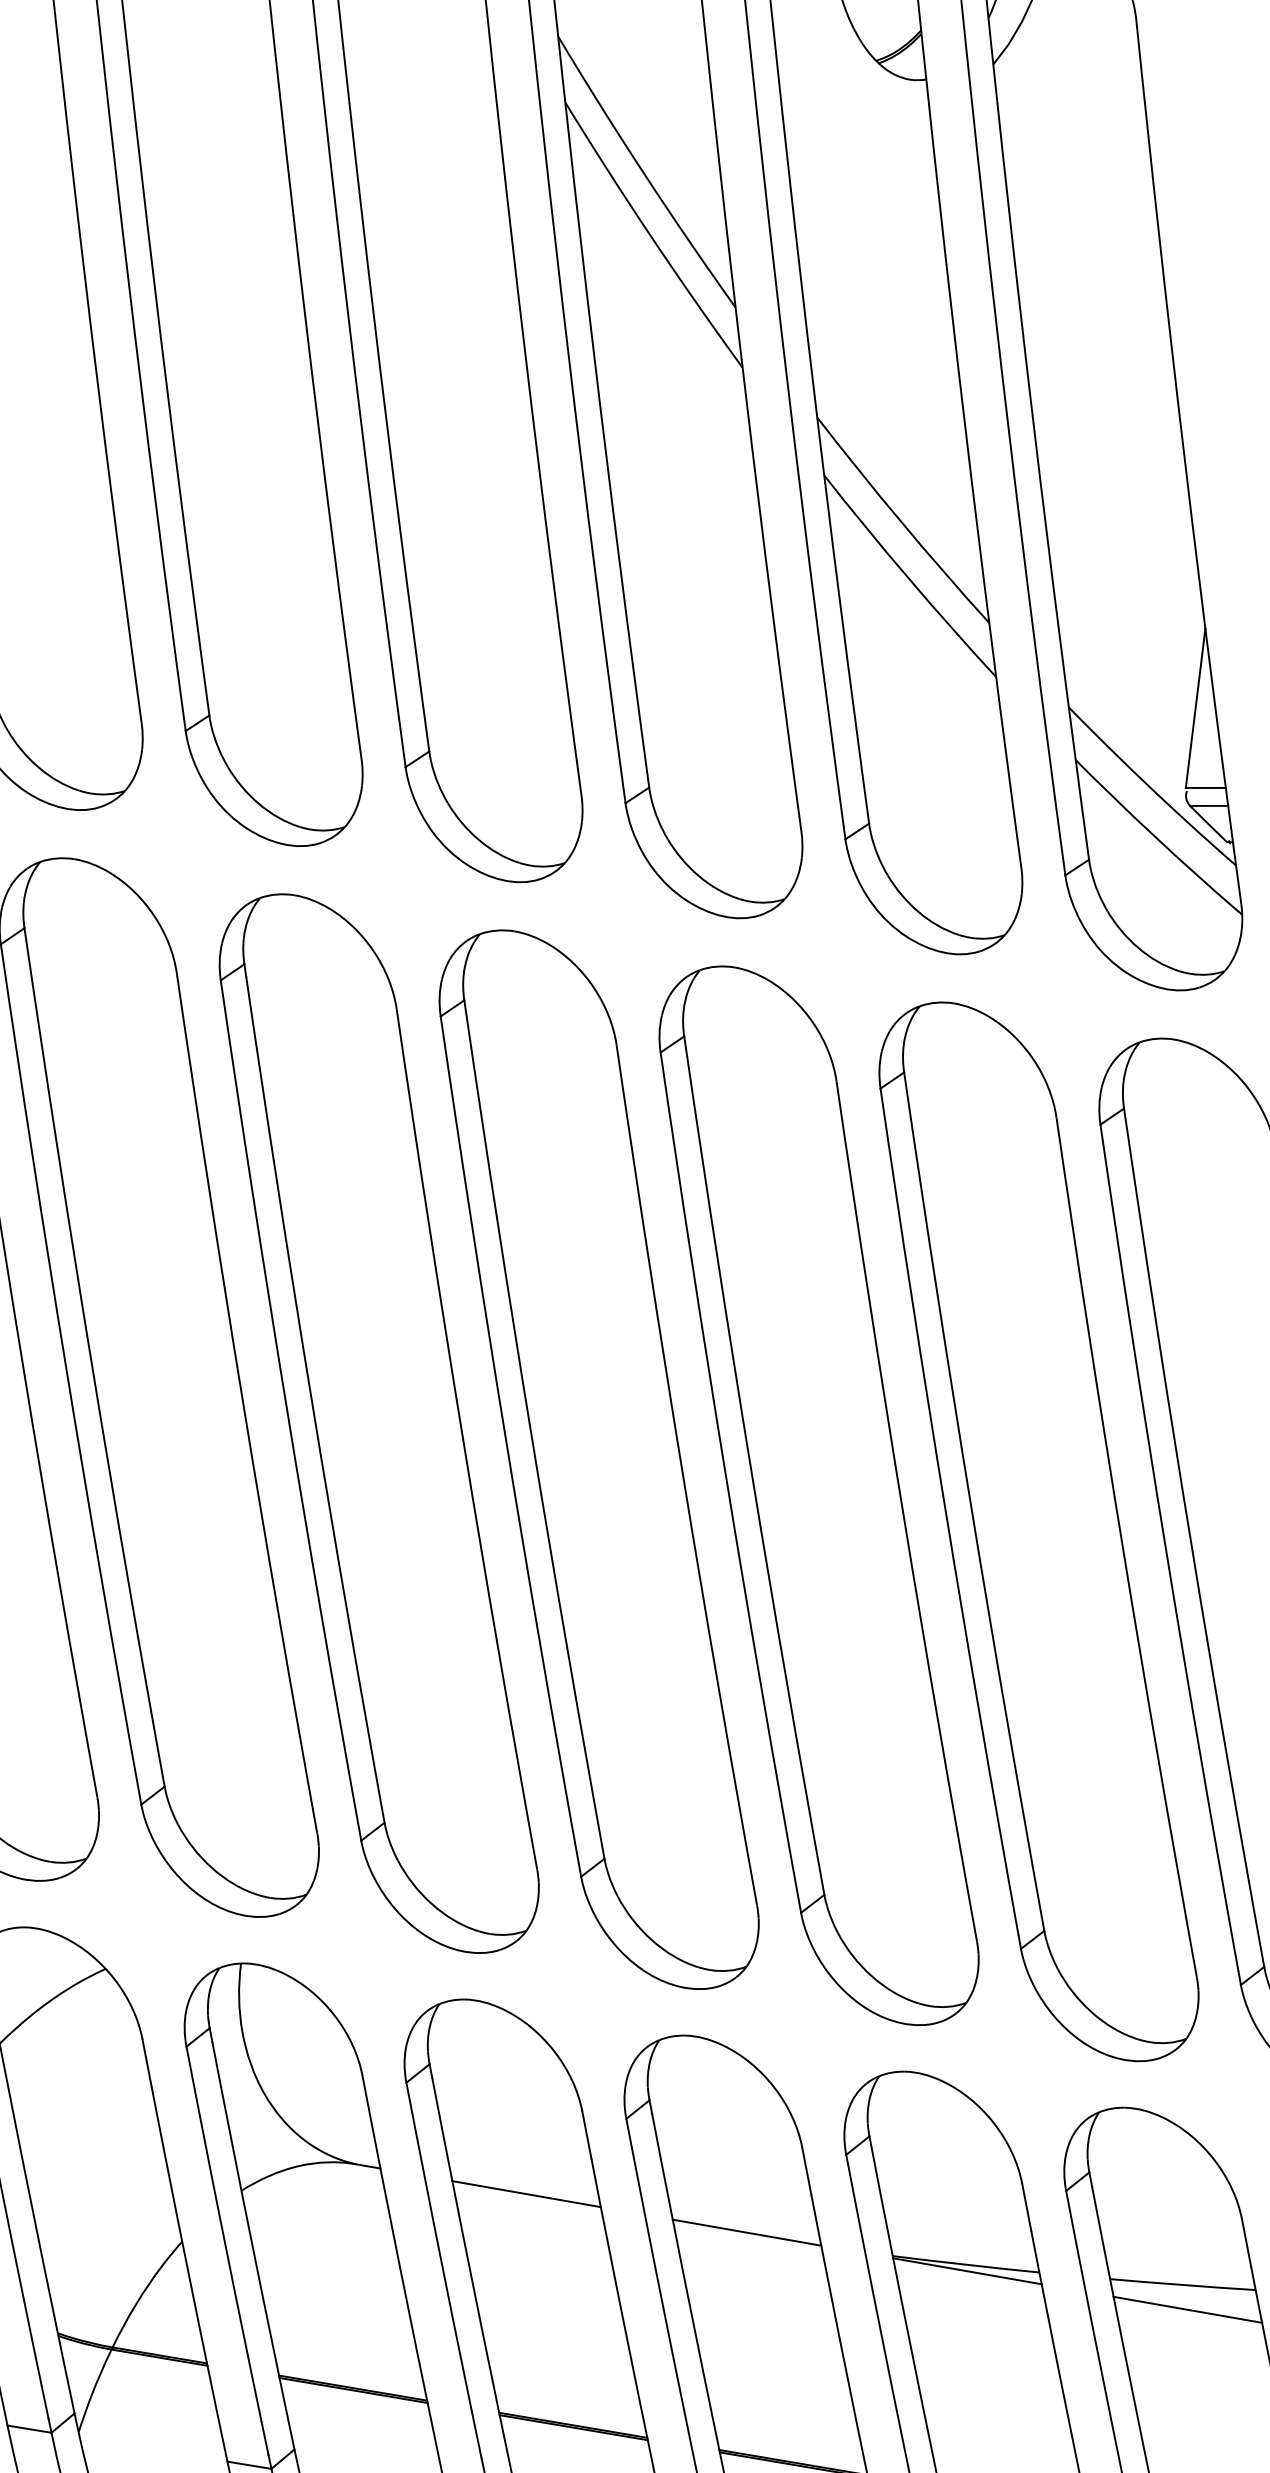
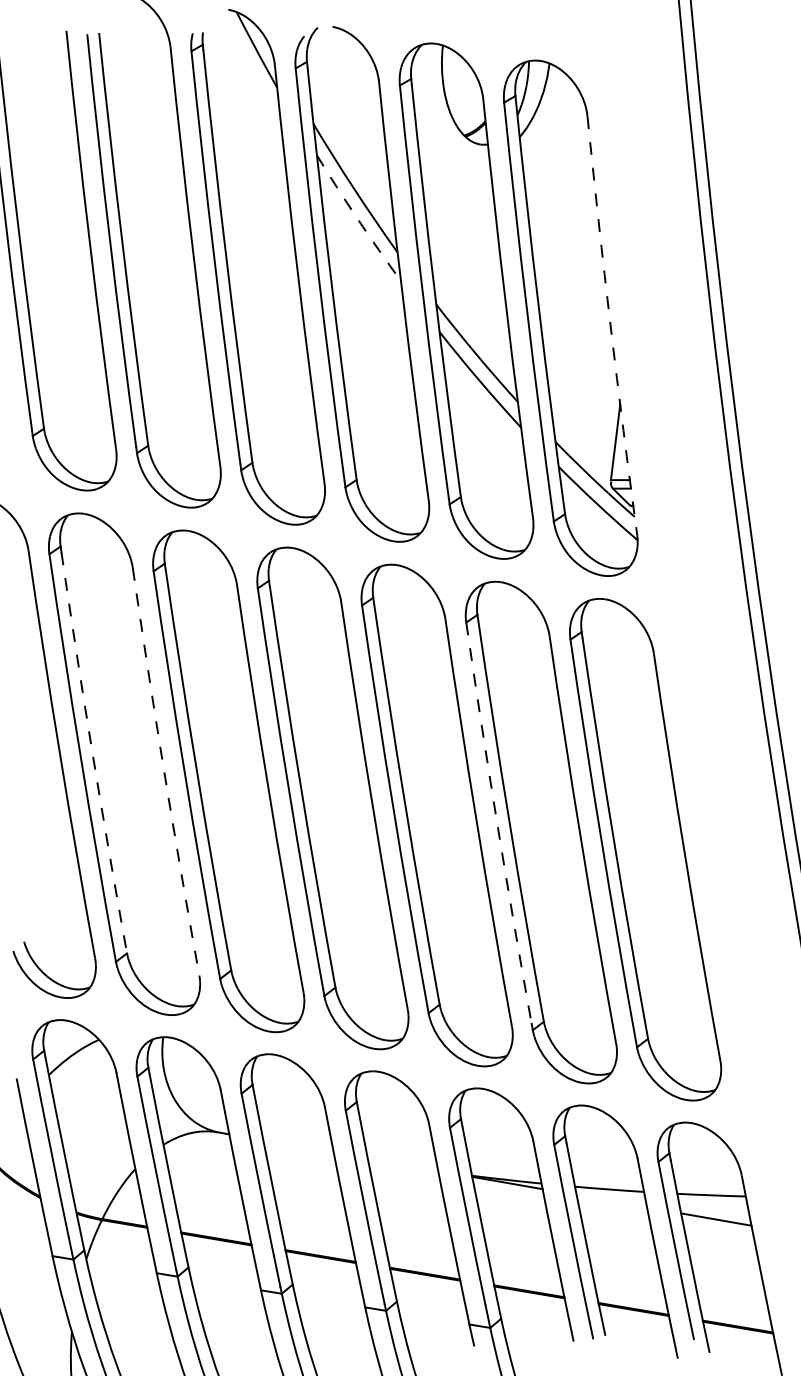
arc: (650, 235) -> (357, 218), solid -> dashed
arc: (1184, 461) -> (610, 325), solid -> dashed
arc: (91, 1364) -> (92, 753), solid -> dashed
arc: (243, 1404) -> (164, 772), solid -> dashed
arc: (946, 1512) -> (497, 823), solid -> dashed
line: (526, 2194) -> (298, 1146), removed
line: (745, 2232) -> (402, 1164), removed
line: (1186, 2310) -> (611, 1201), removed

